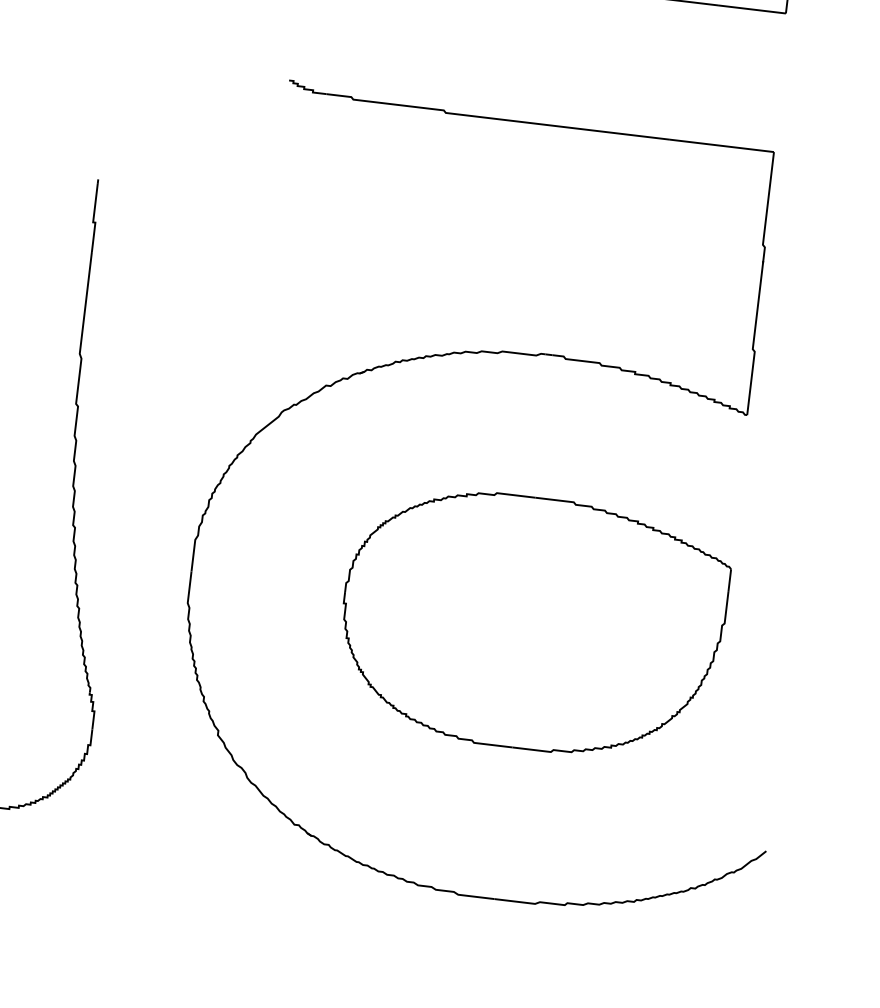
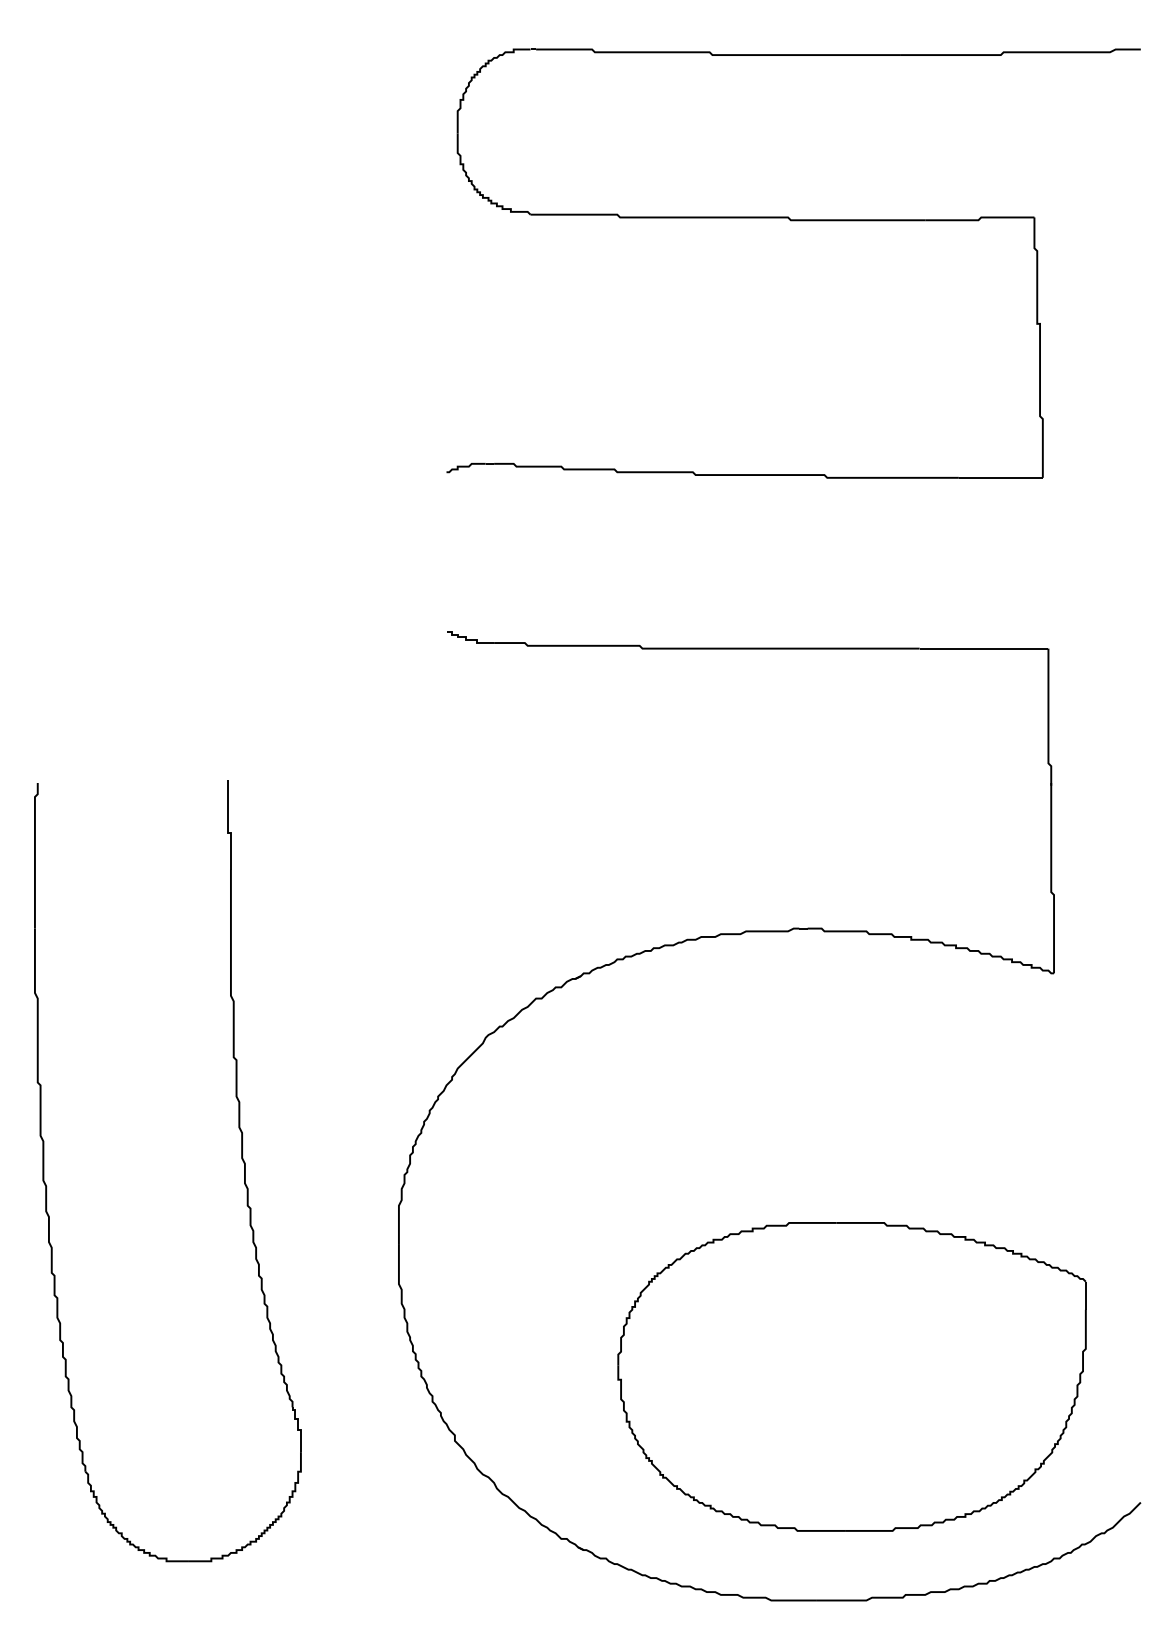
part: (532, 623) -> (851, 1376), moved

